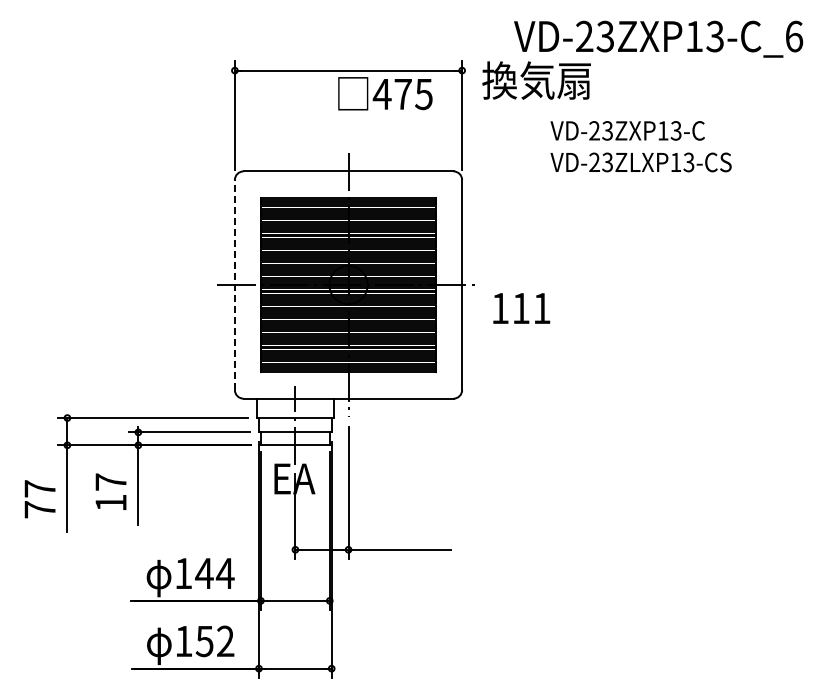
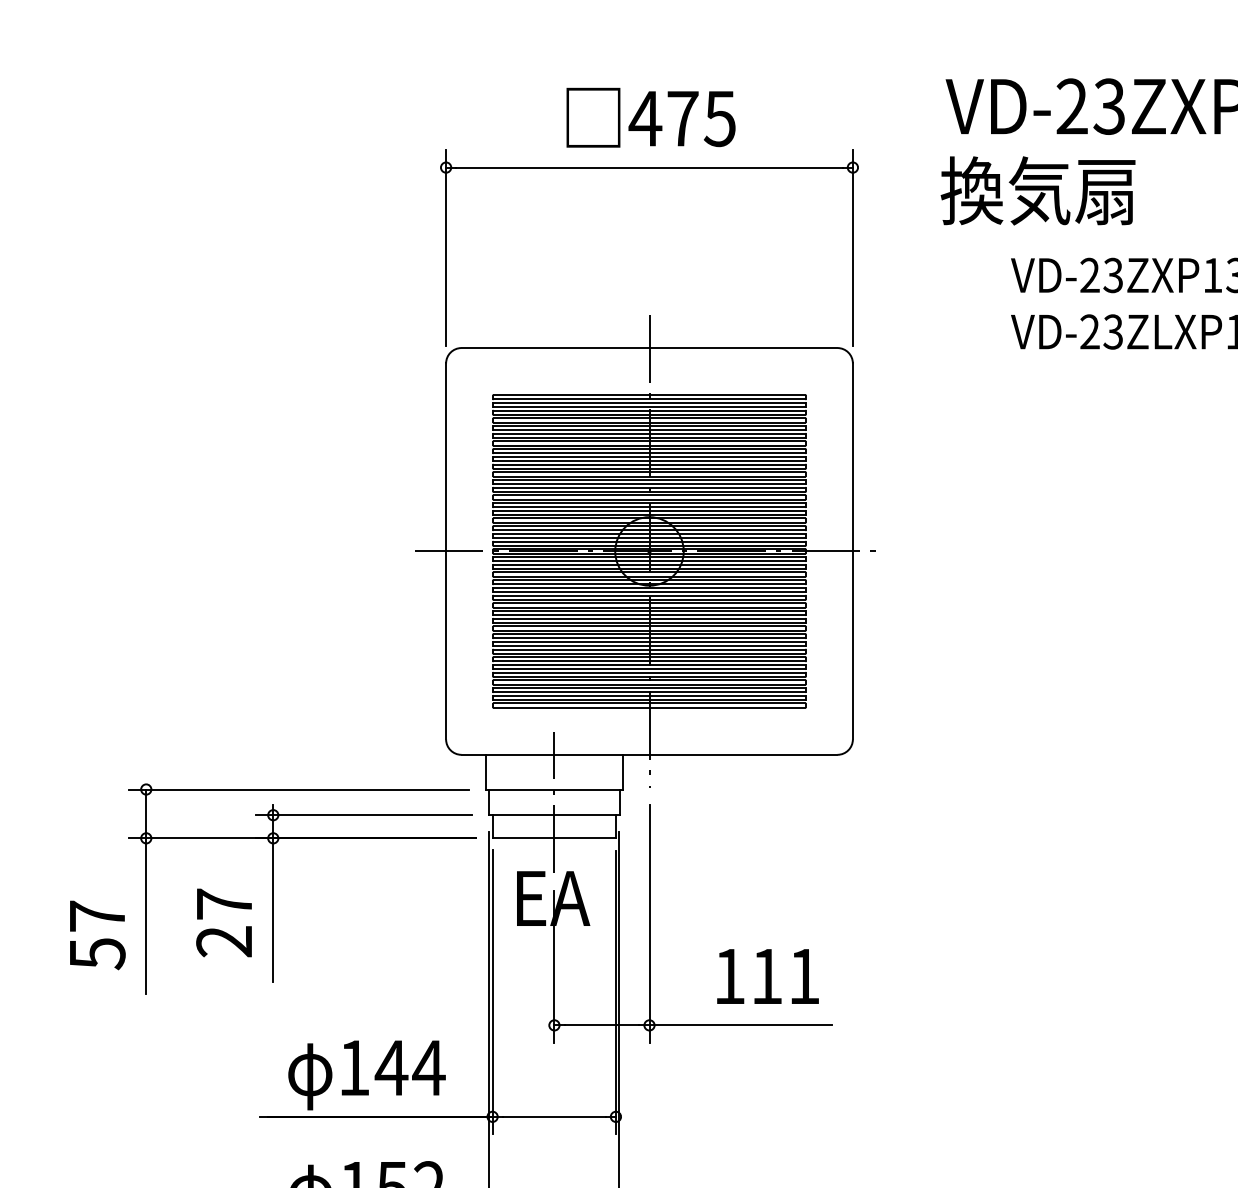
text: (536, 80) -> (1037, 190), moved
text: (385, 93) -> (651, 117), moved
line: (234, 284) -> (445, 550), dashed -> solid
text: (521, 308) -> (767, 976), moved
text: (110, 502) -> (223, 940), 17 -> 27
text: (39, 509) -> (96, 953), 77 -> 57

